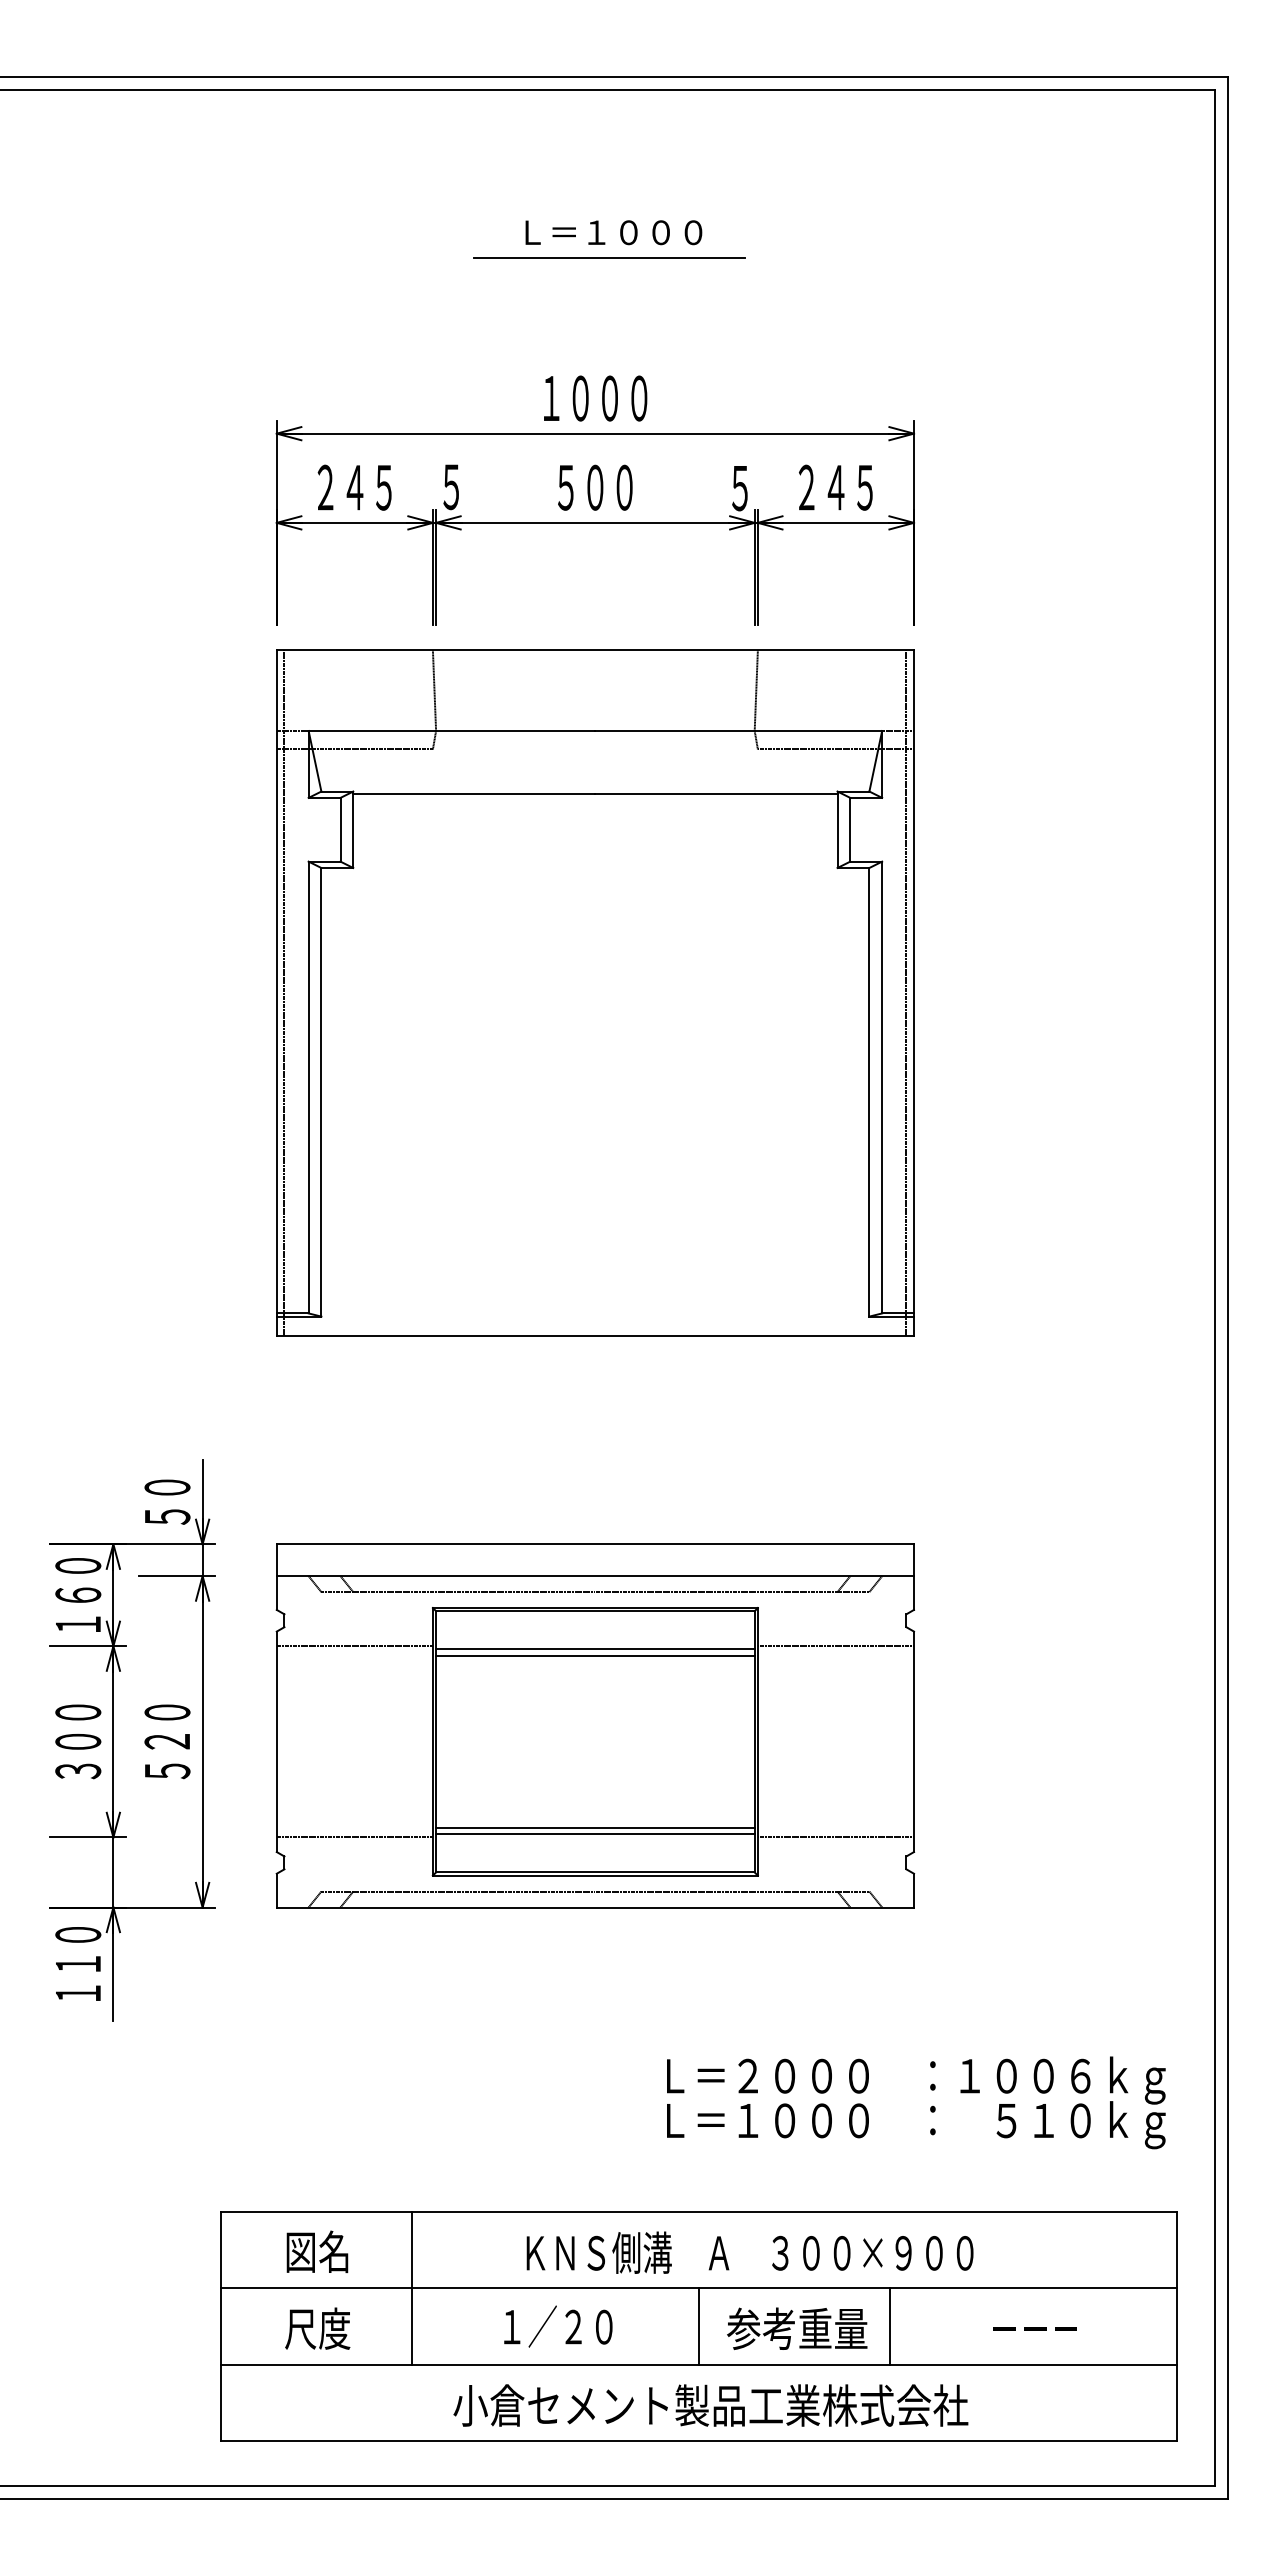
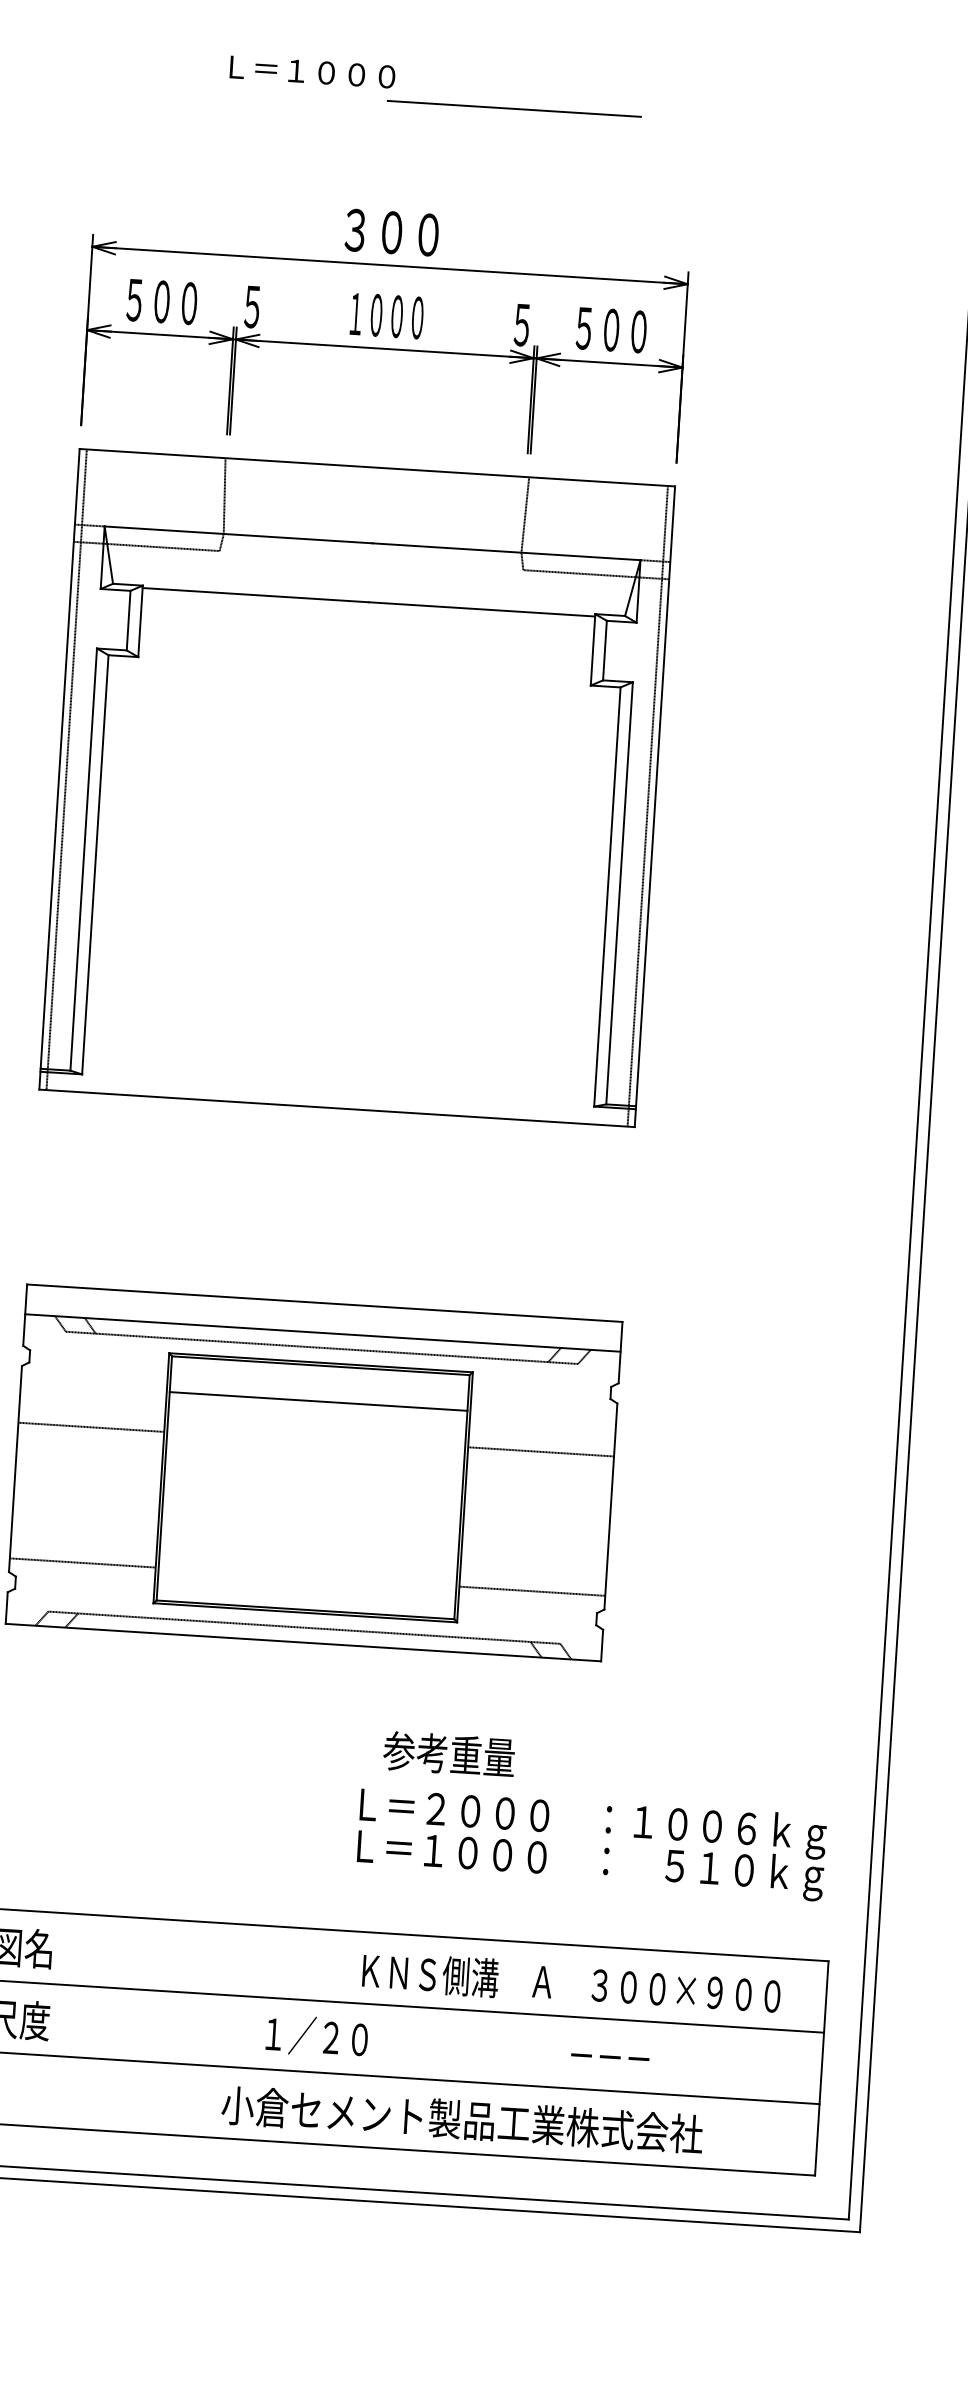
text: (613, 232) -> (312, 71), moved
line: (609, 257) -> (514, 108), moved
text: (595, 398) -> (392, 232), １０００ -> ３００
text: (354, 487) -> (161, 301), ２４５ -> ５００
text: (595, 487) -> (387, 315), ５００ -> １０００
text: (835, 487) -> (611, 329), ２４５ -> ５００
line: (354, 1646) -> (90, 1427), moved
line: (835, 1646) -> (540, 1452), moved
line: (595, 1655) -> (318, 1407), removed
line: (595, 1827) -> (308, 1567), removed
line: (595, 1834) -> (307, 1574), removed
text: (749, 2252) -> (571, 1983), moved
line: (411, 2287) -> (109, 1986), removed
text: (558, 2326) -> (317, 2036), moved
line: (698, 2326) -> (375, 2040), removed
line: (889, 2326) -> (553, 2051), removed
text: (797, 2328) -> (449, 1754), moved
text: (1034, 2328) -> (609, 2056), moved
text: (710, 2405) -> (462, 2119), moved

